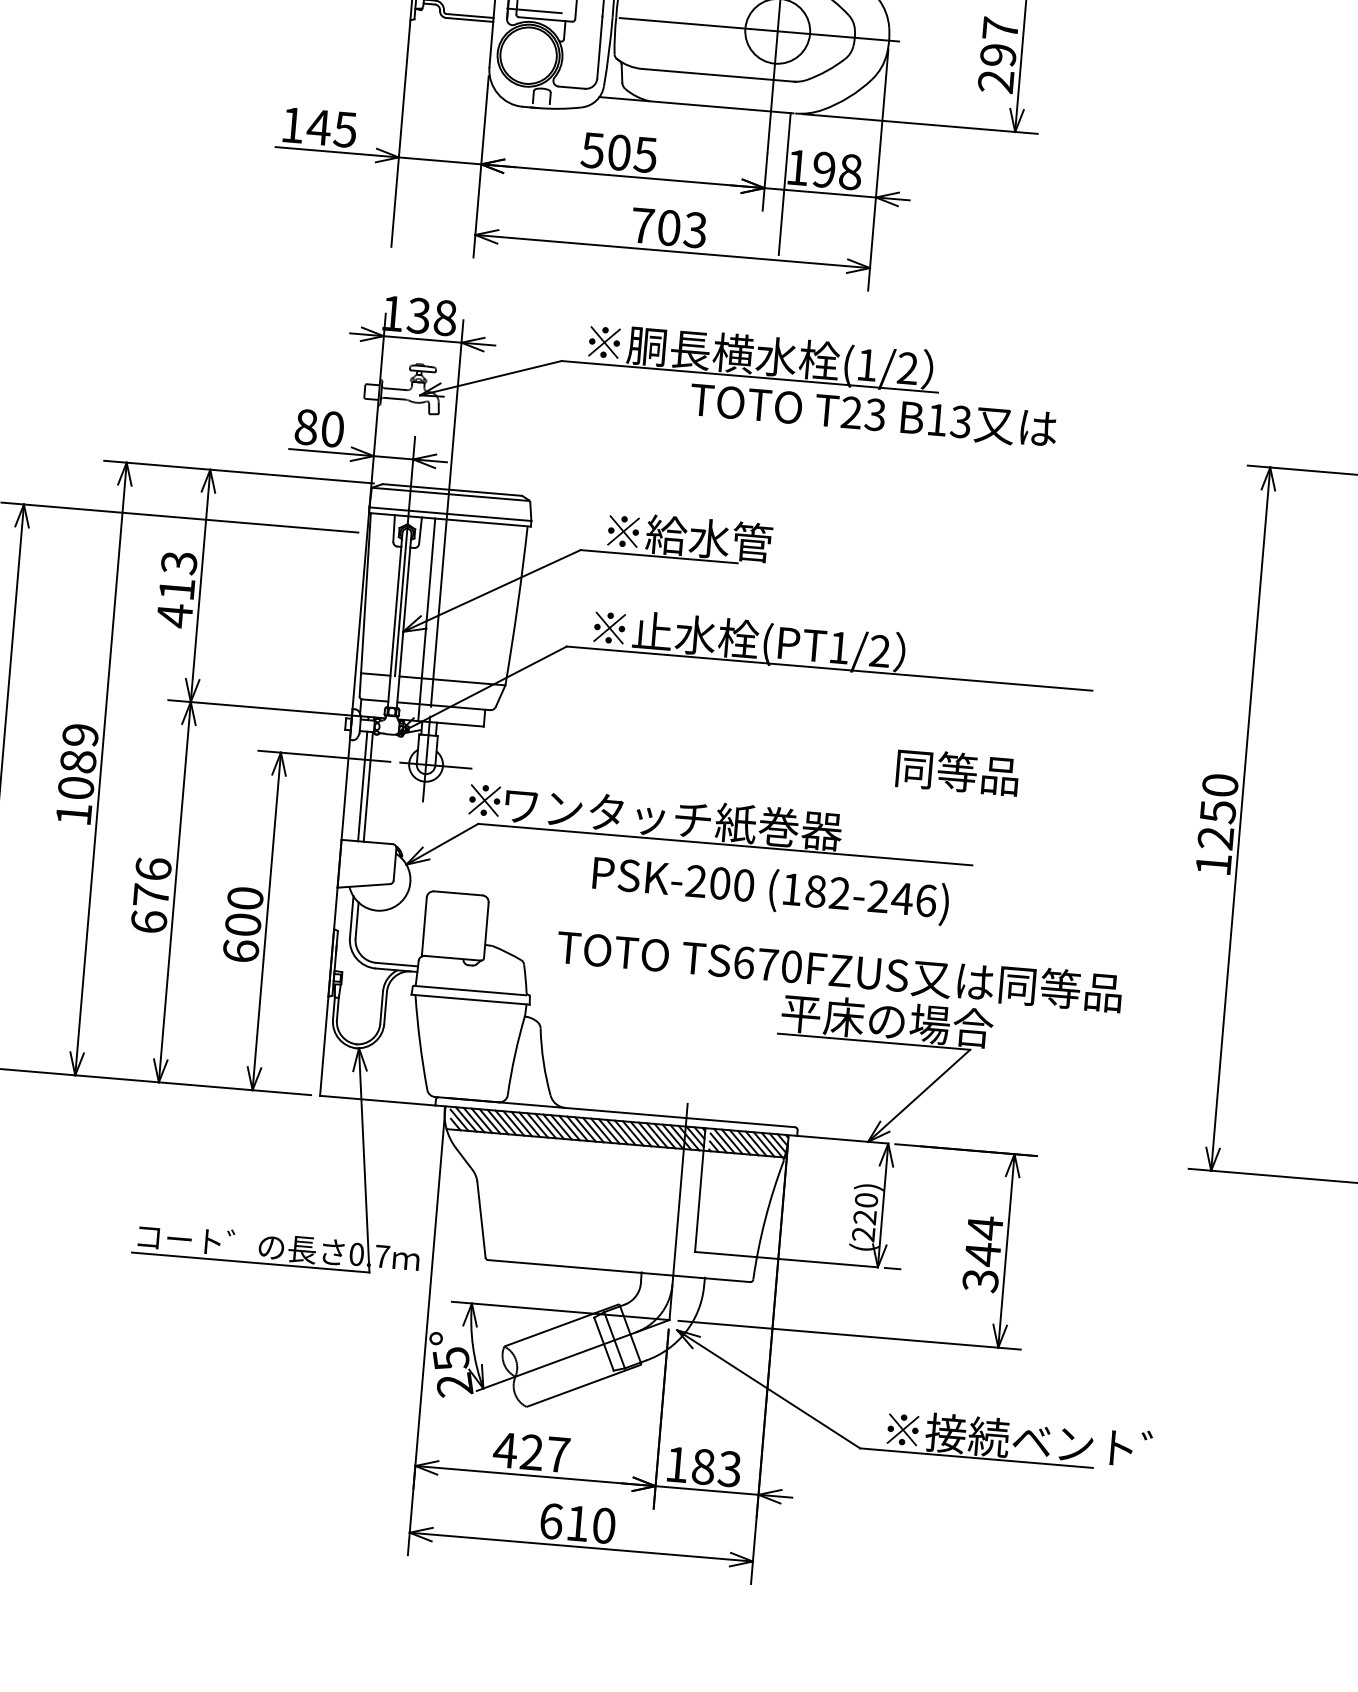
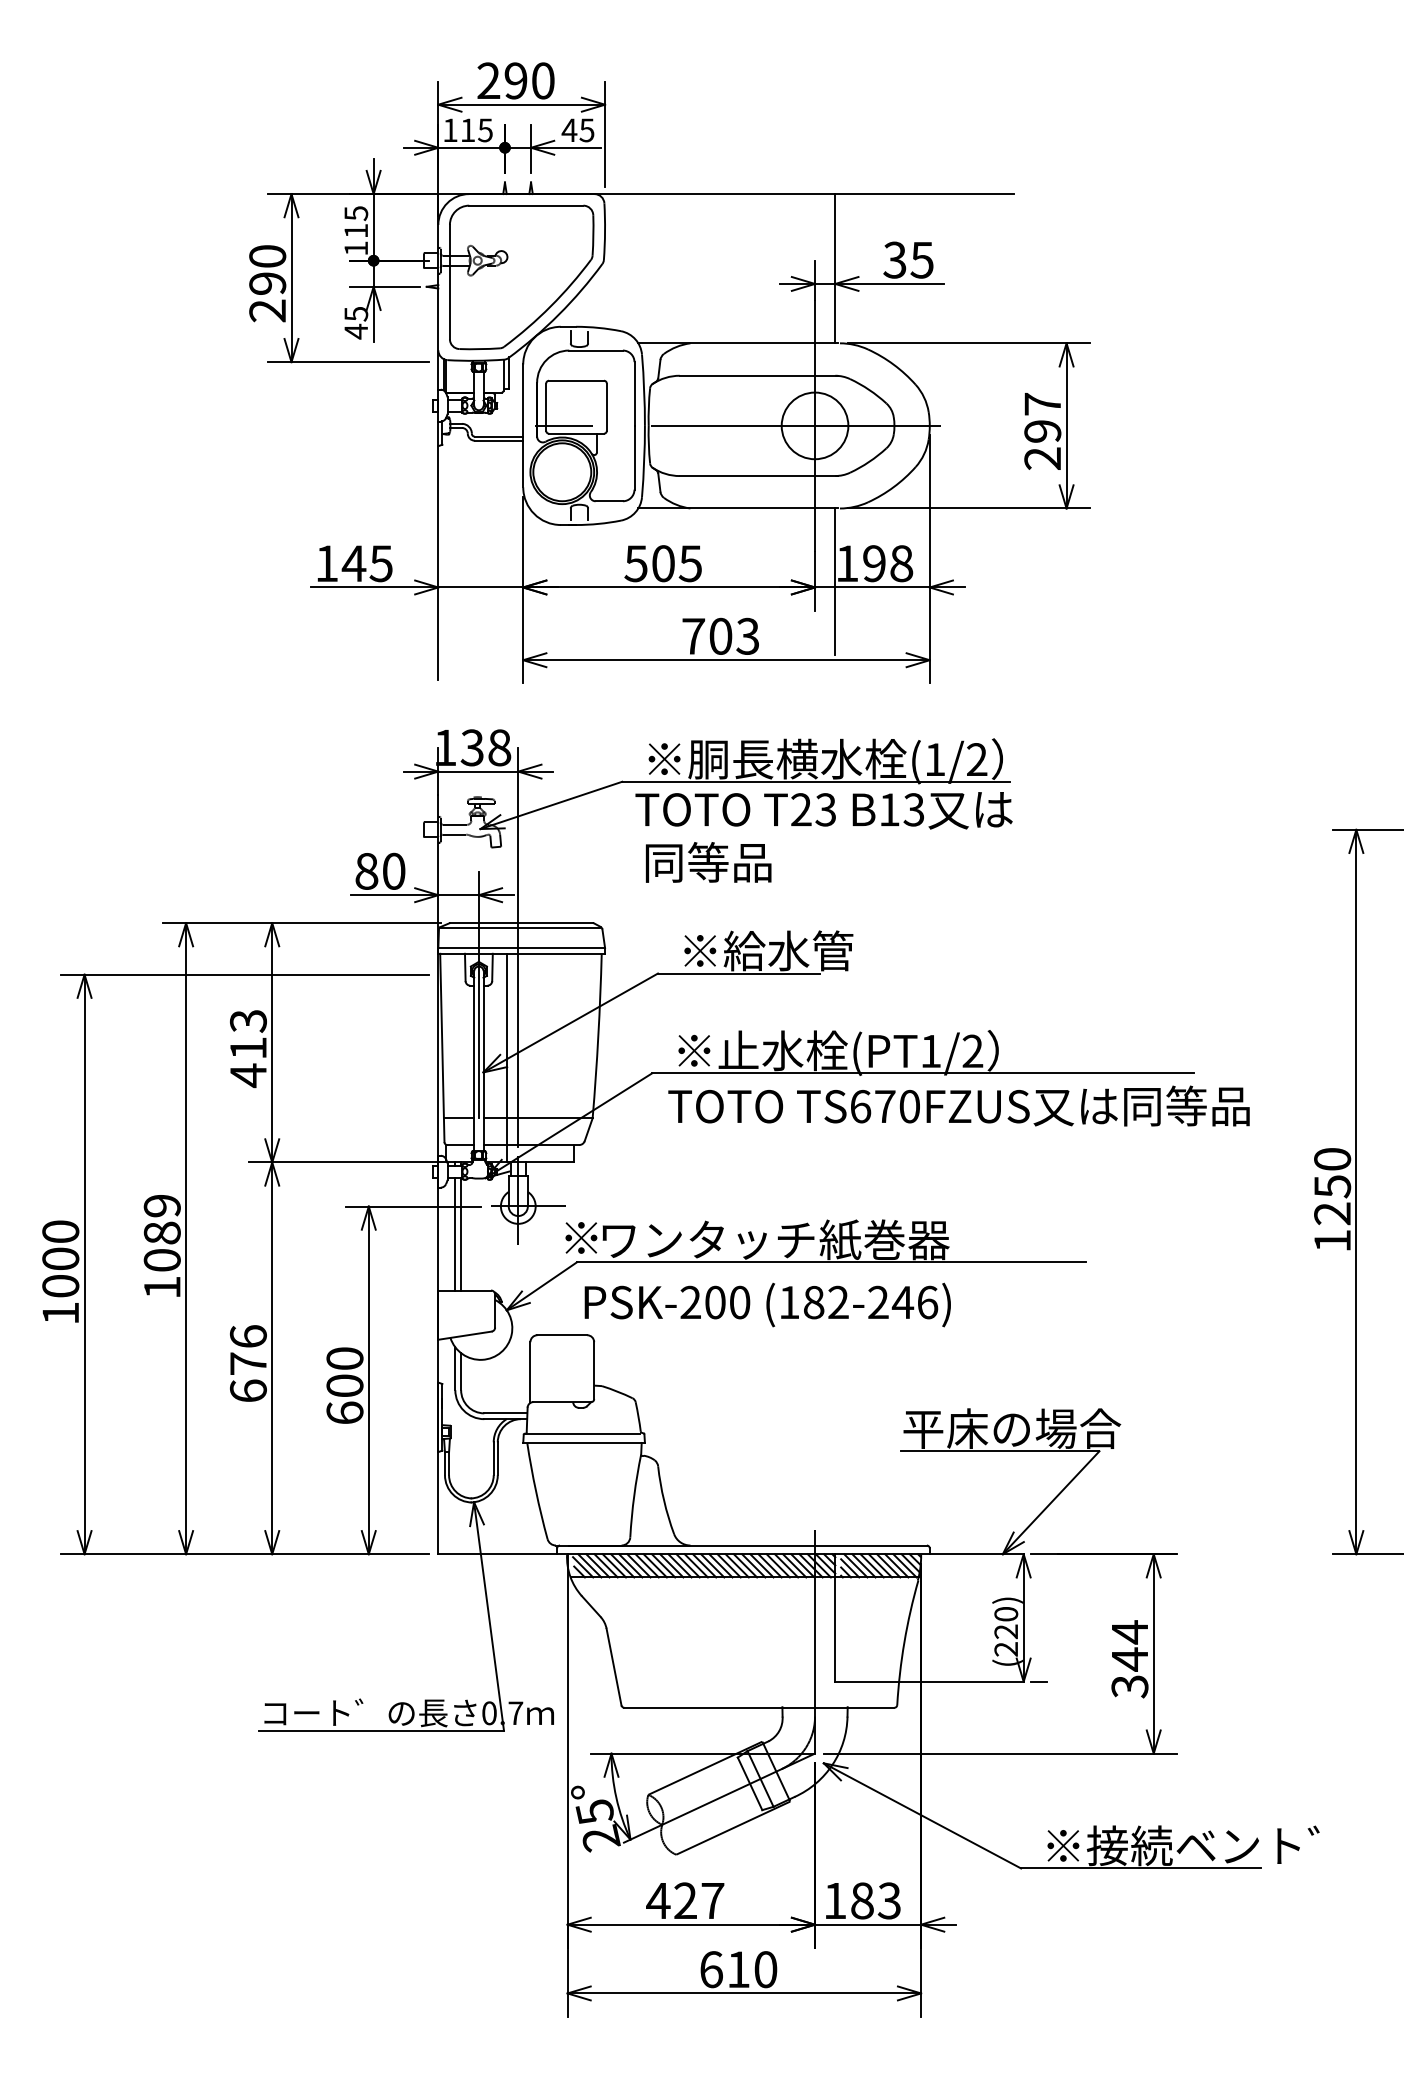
text: (873, 415) -> (823, 810), moved
text: (957, 772) -> (708, 862), moved
text: (770, 889) -> (767, 1304), moved
text: (839, 969) -> (958, 1105), moved

